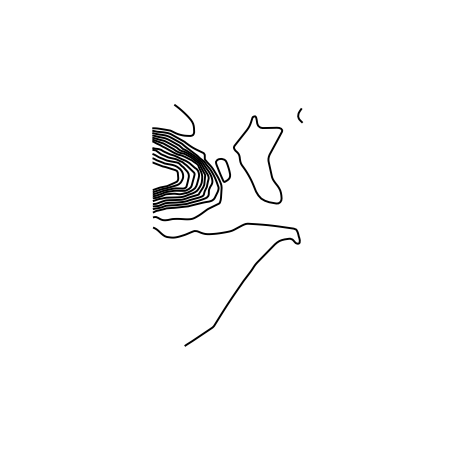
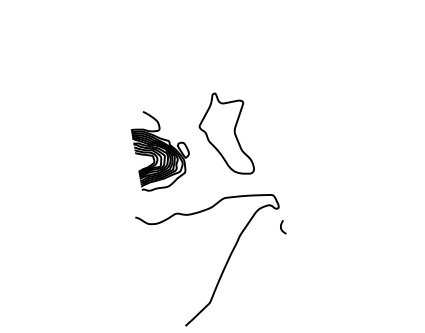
curve: (299, 115) -> (282, 227), moved
part: (191, 162) -> (161, 148), size x0.7

